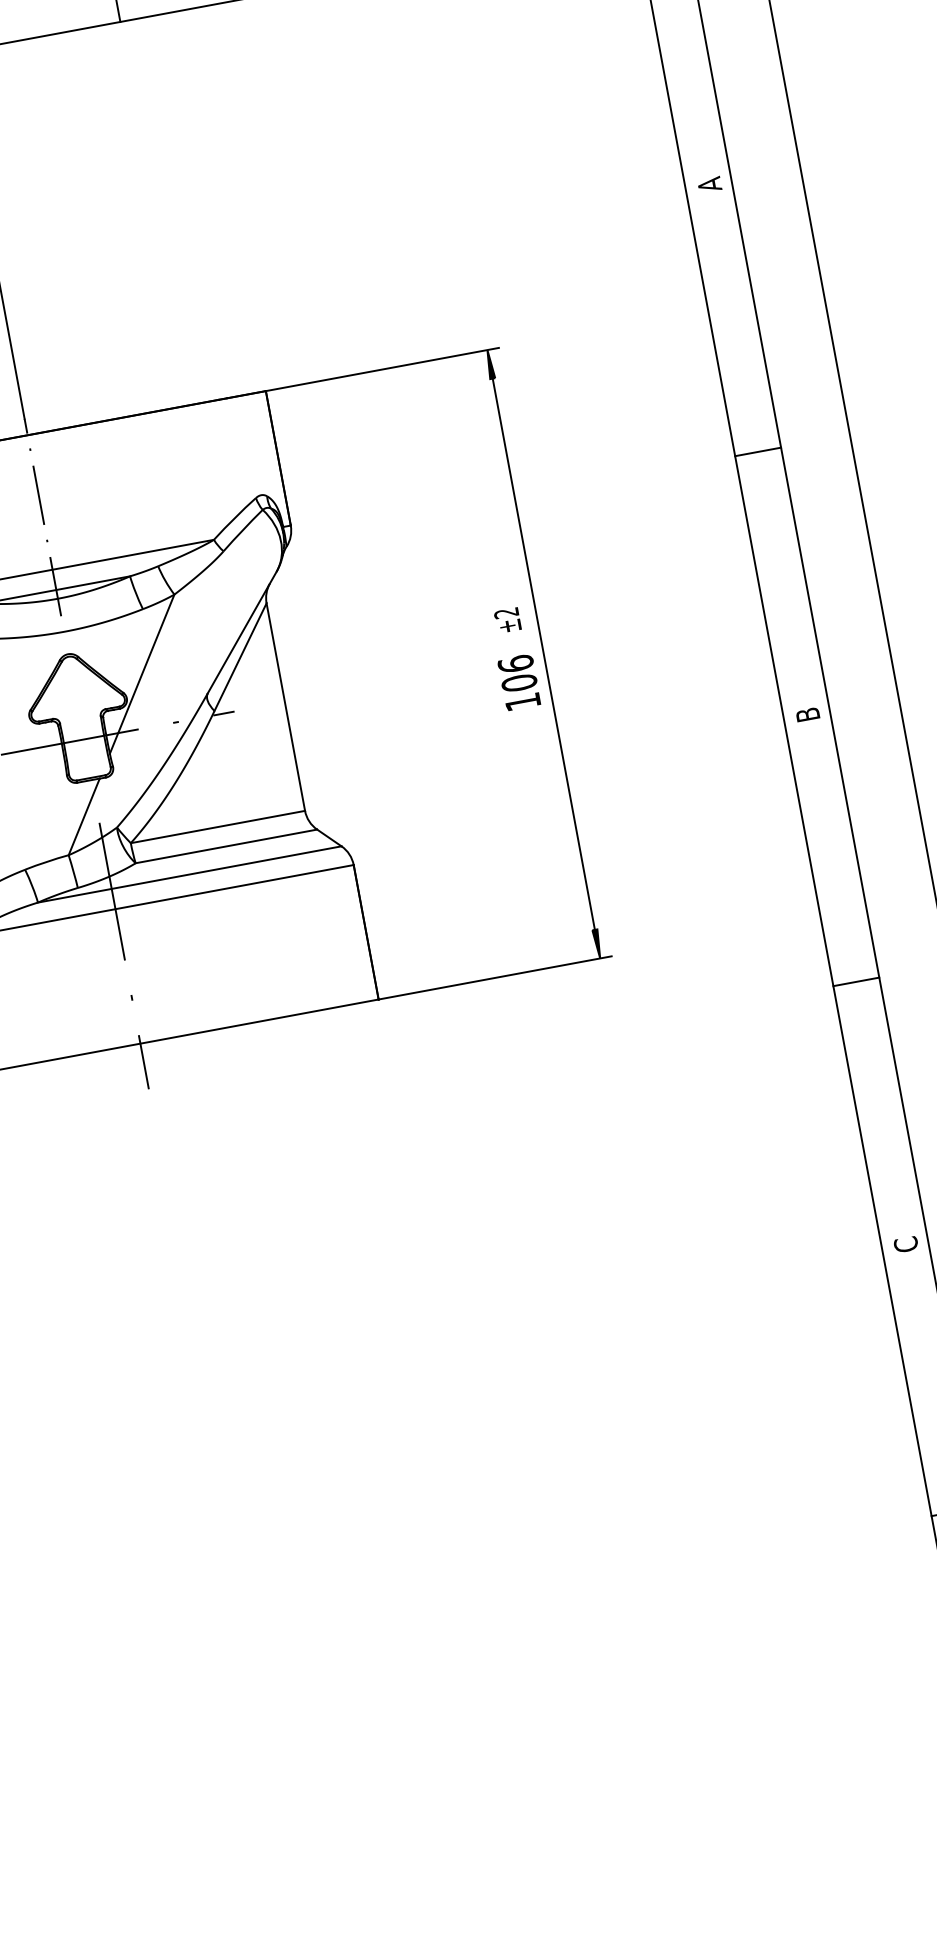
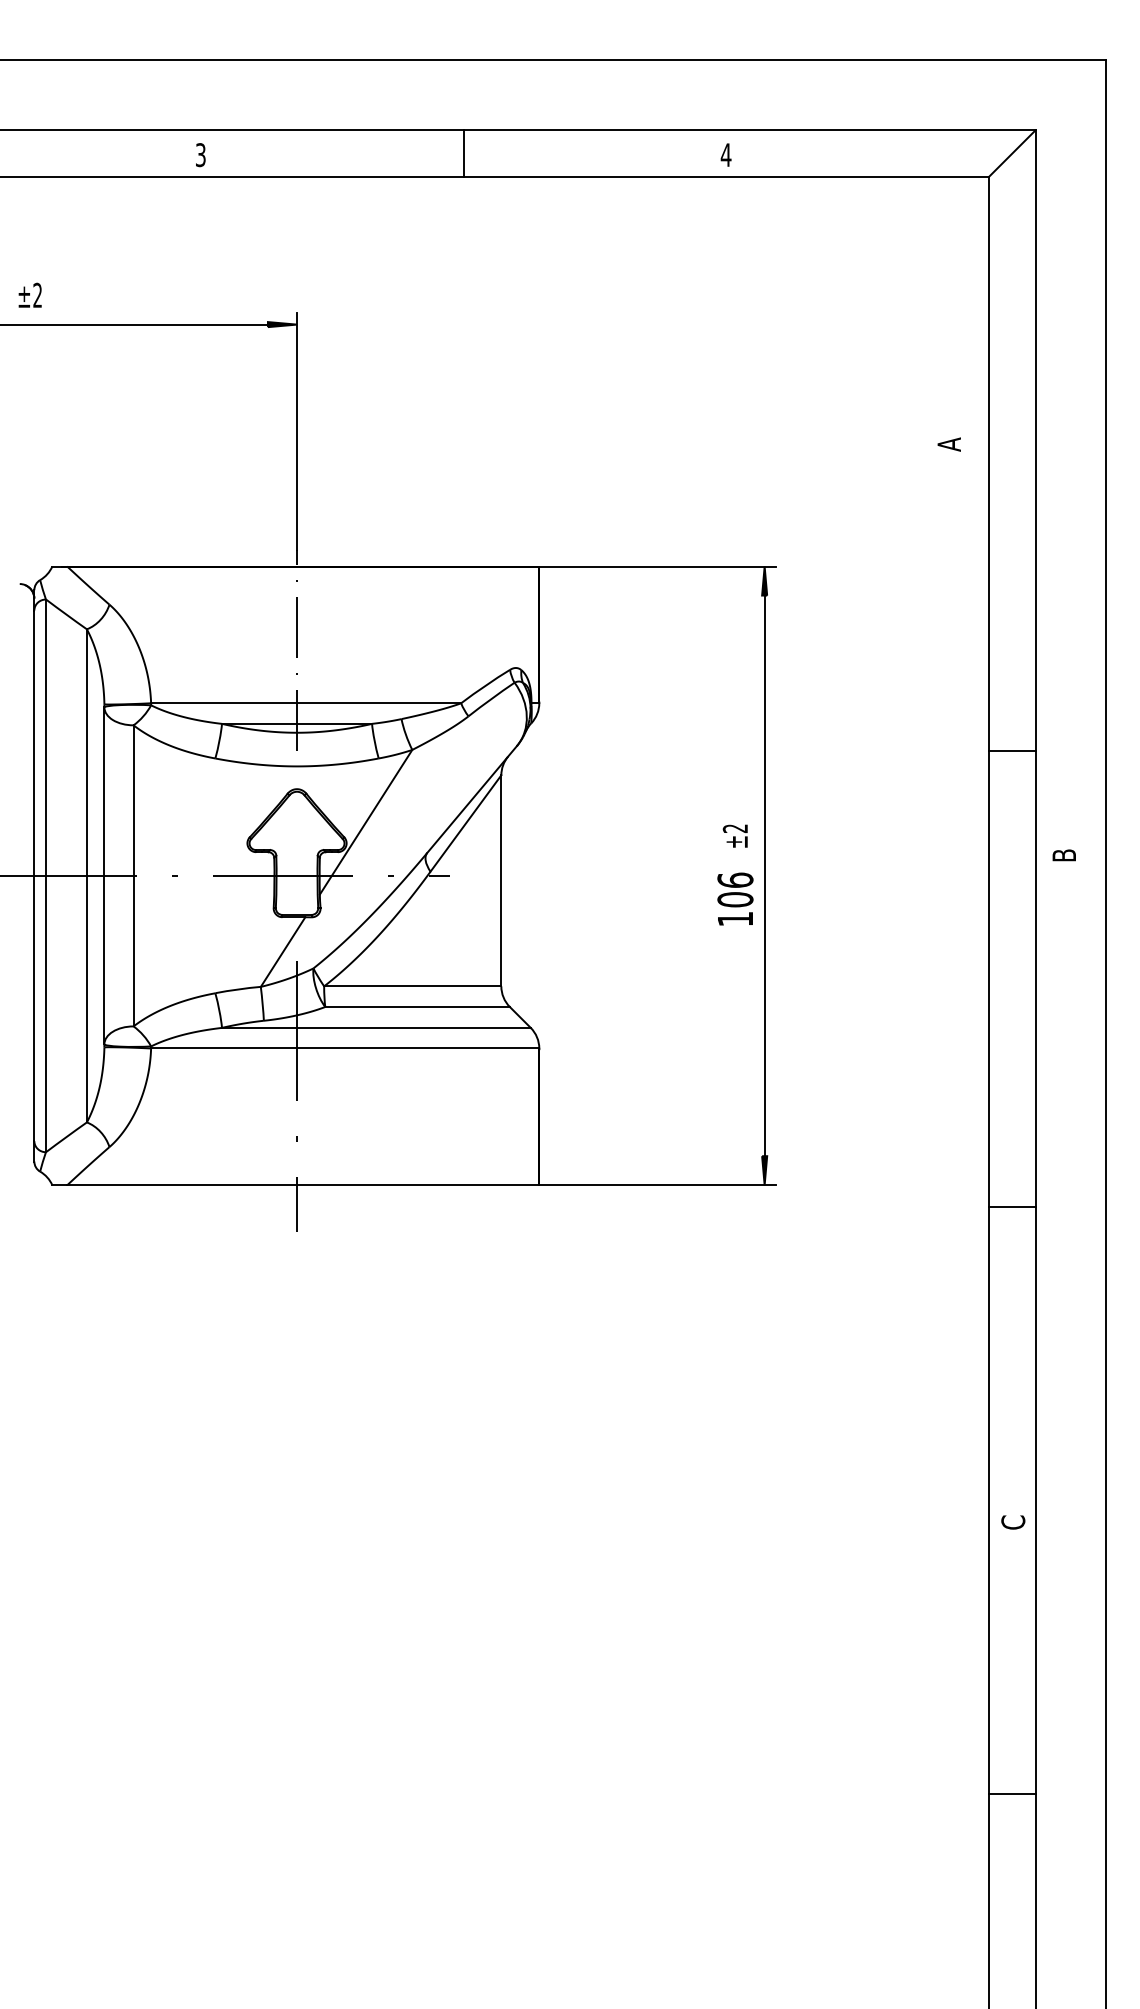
text: (708, 184) -> (948, 444), moved
line: (757, 452) -> (1011, 751), moved
text: (807, 714) -> (1063, 855), moved
line: (855, 981) -> (1011, 1206), moved

